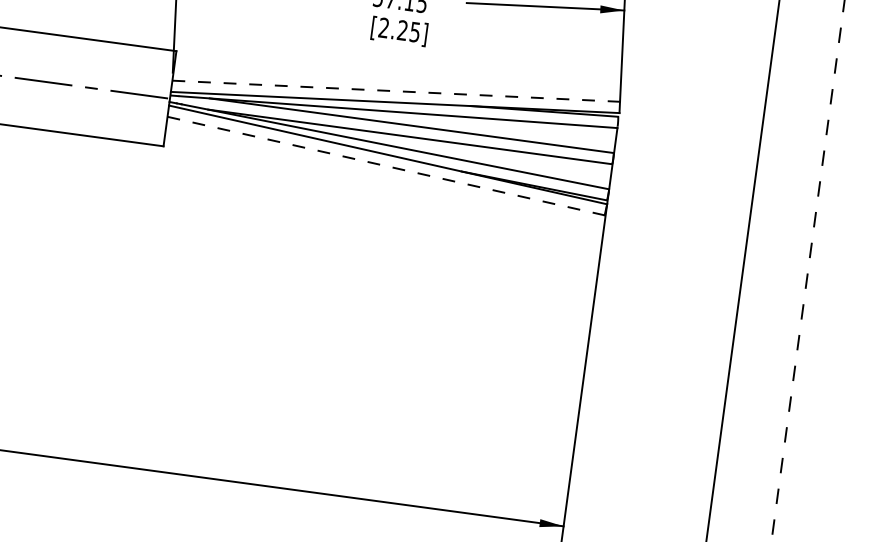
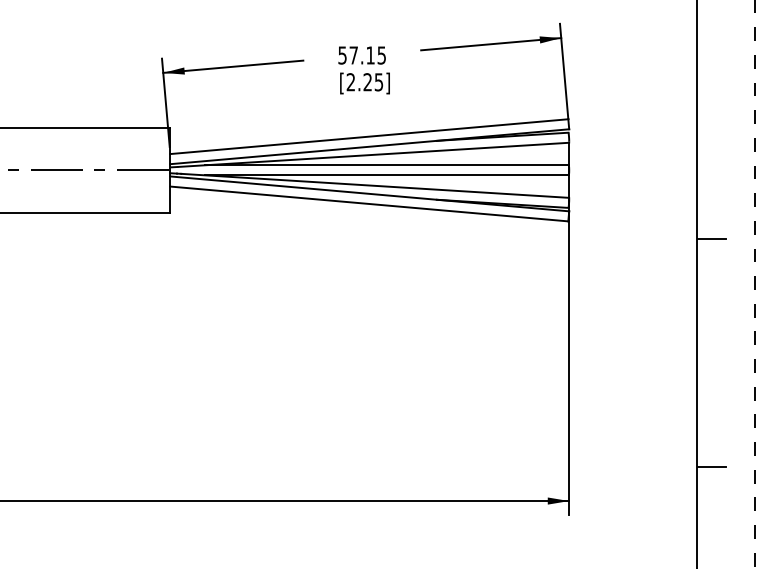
line: (396, 91) -> (369, 136), dashed -> solid
line: (386, 165) -> (369, 203), dashed -> solid
line: (761, 255) -> (711, 238), added
line: (726, 510) -> (711, 467), added

